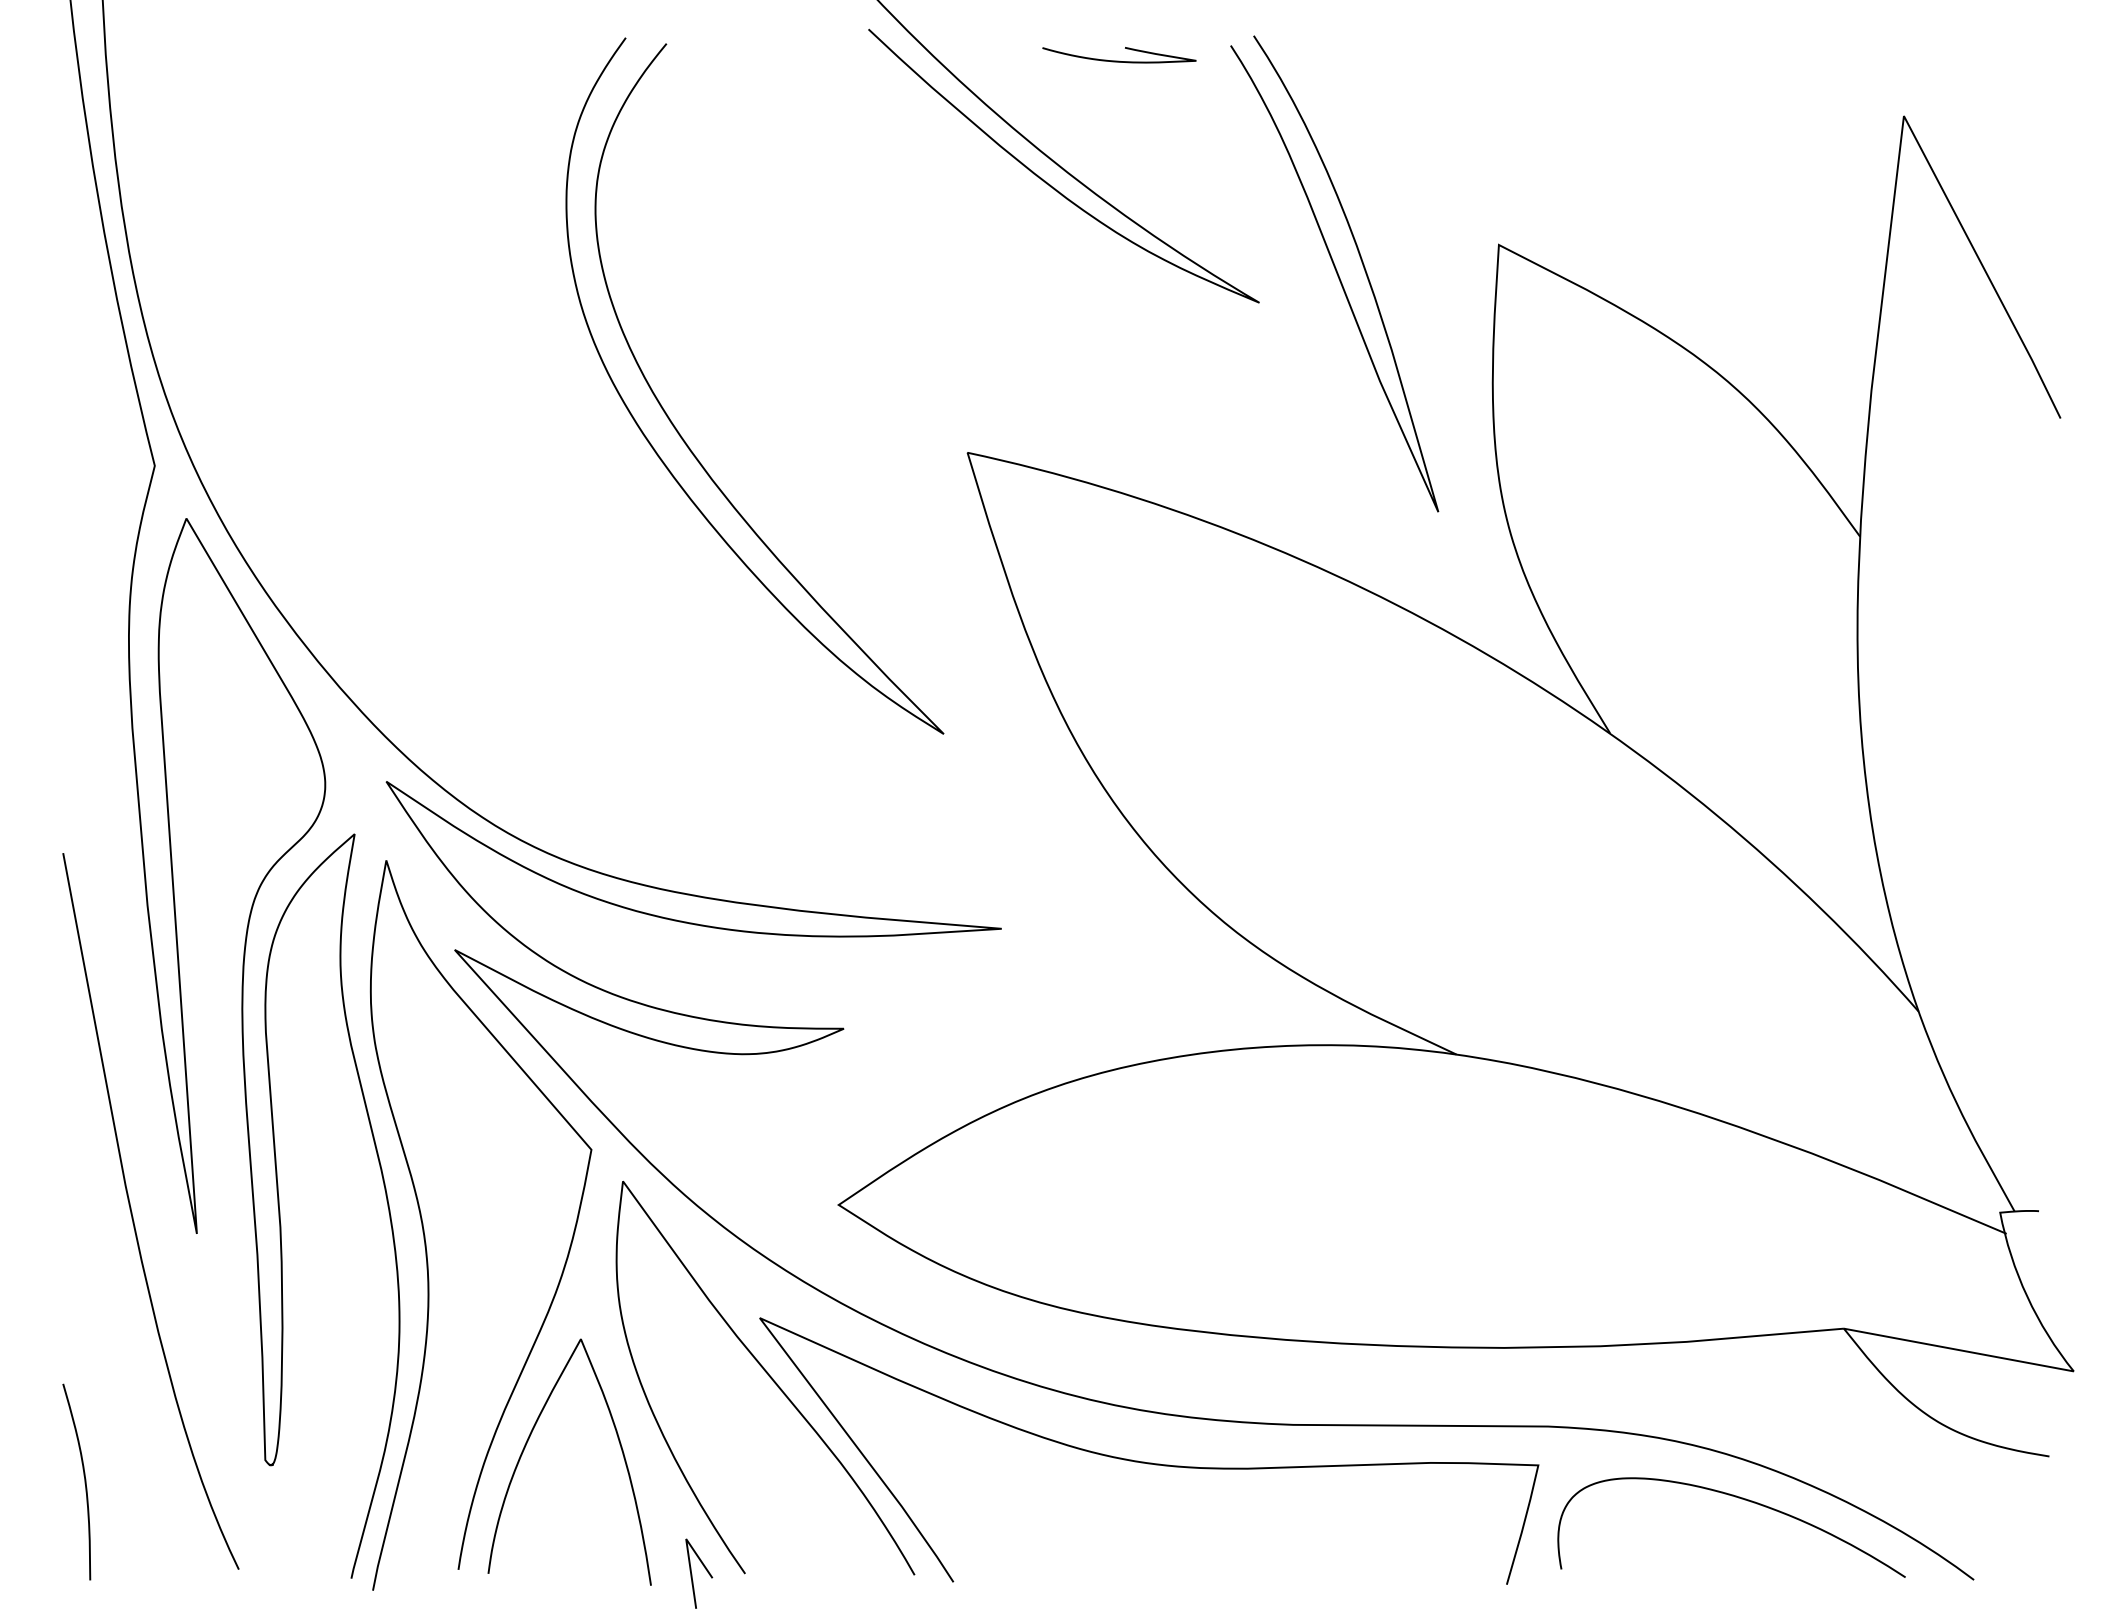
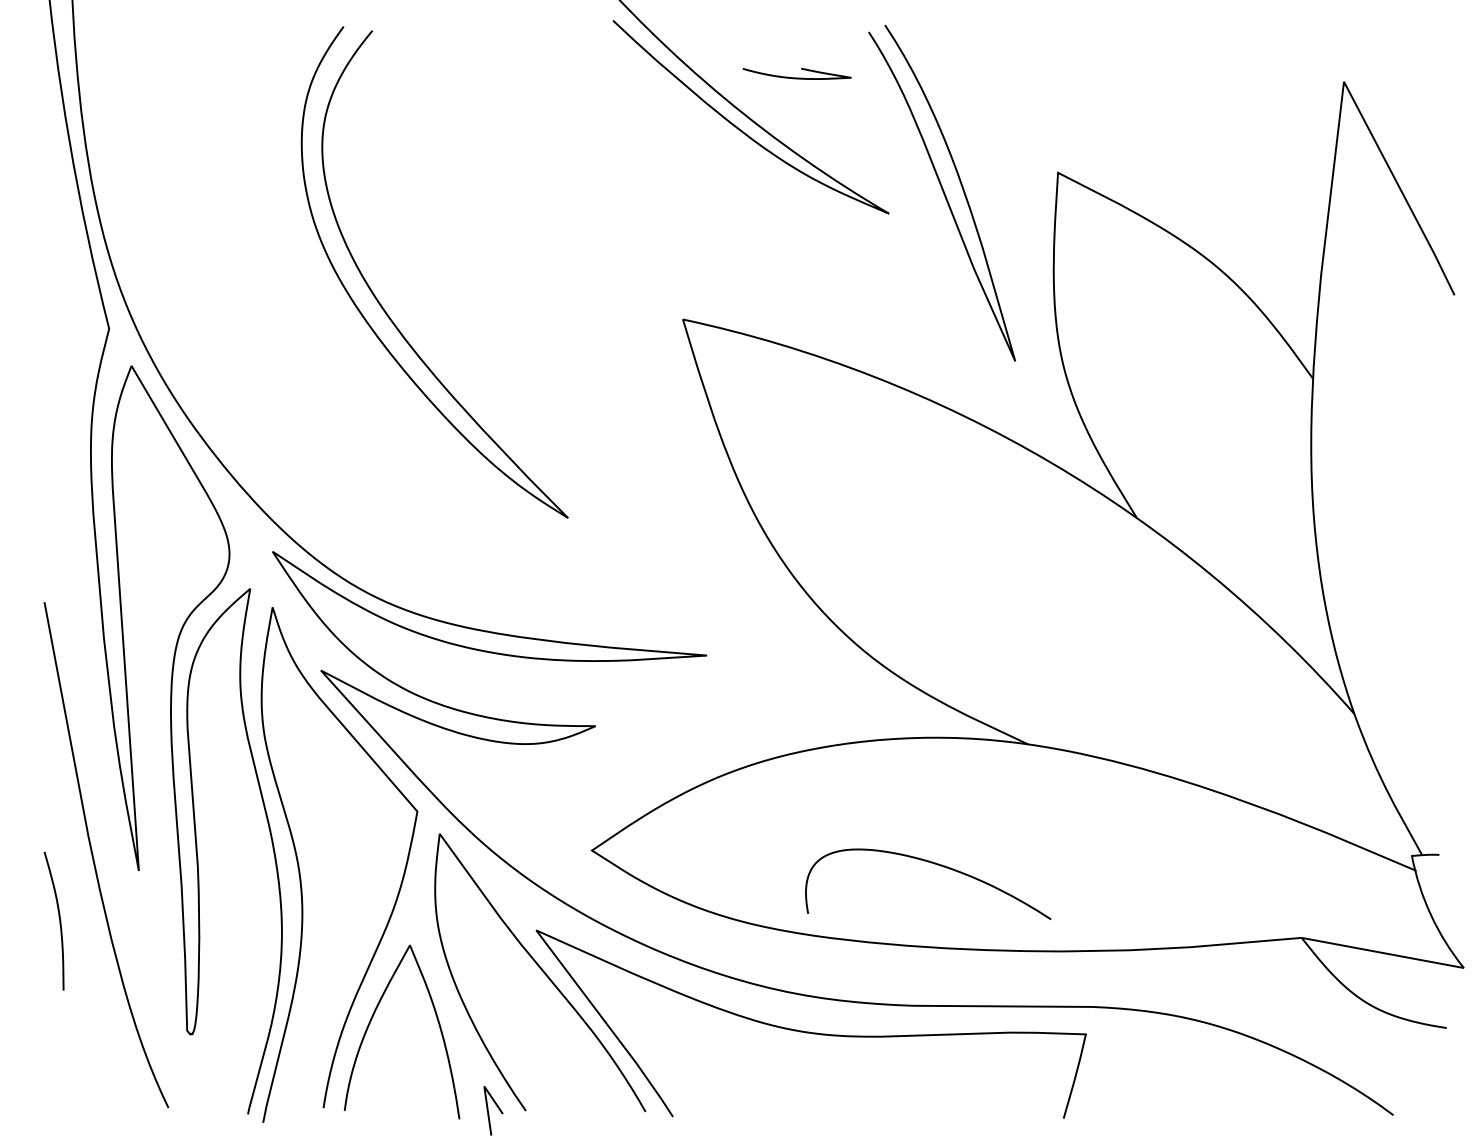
curve: (1118, 60) -> (796, 77), moved
curve: (686, 441) -> (386, 311), moved
curve: (83, 1476) -> (58, 917), moved
curve: (1740, 1499) -> (934, 864), moved

